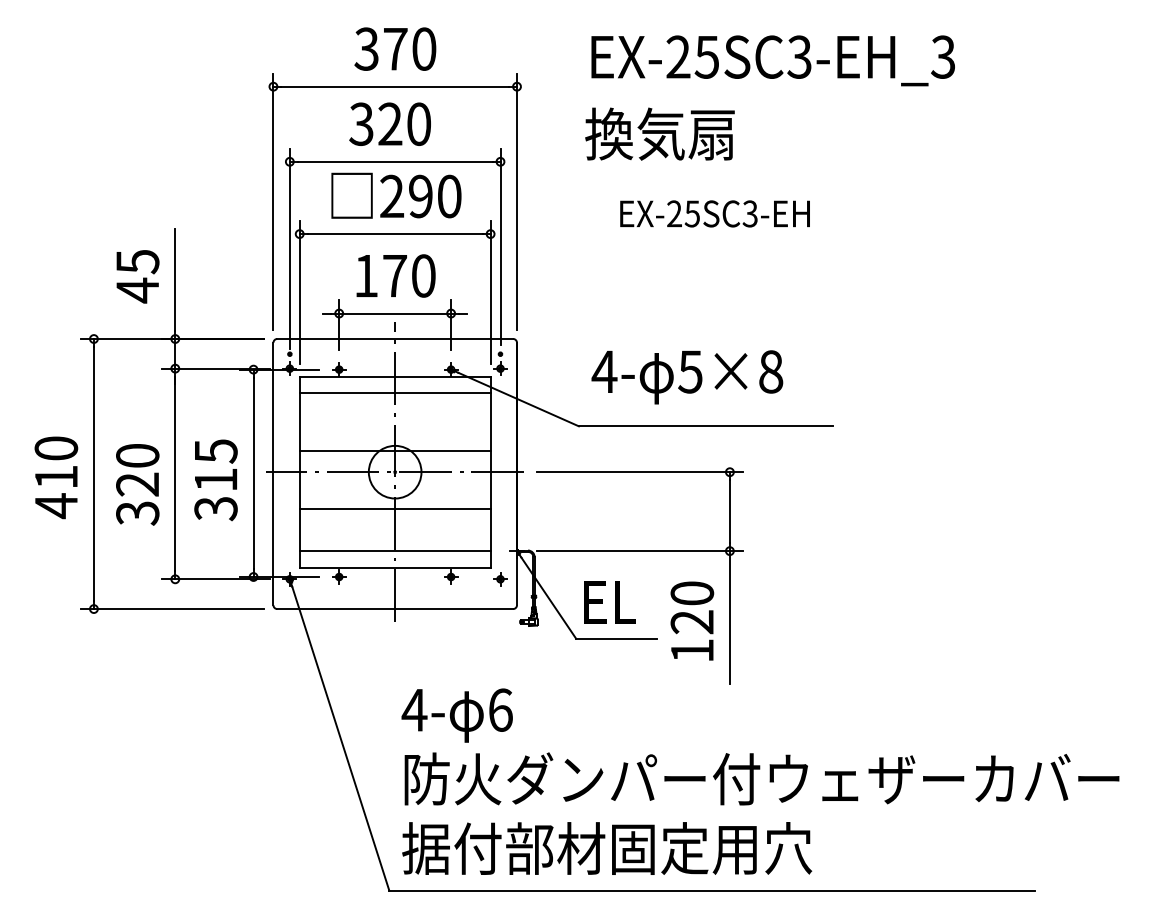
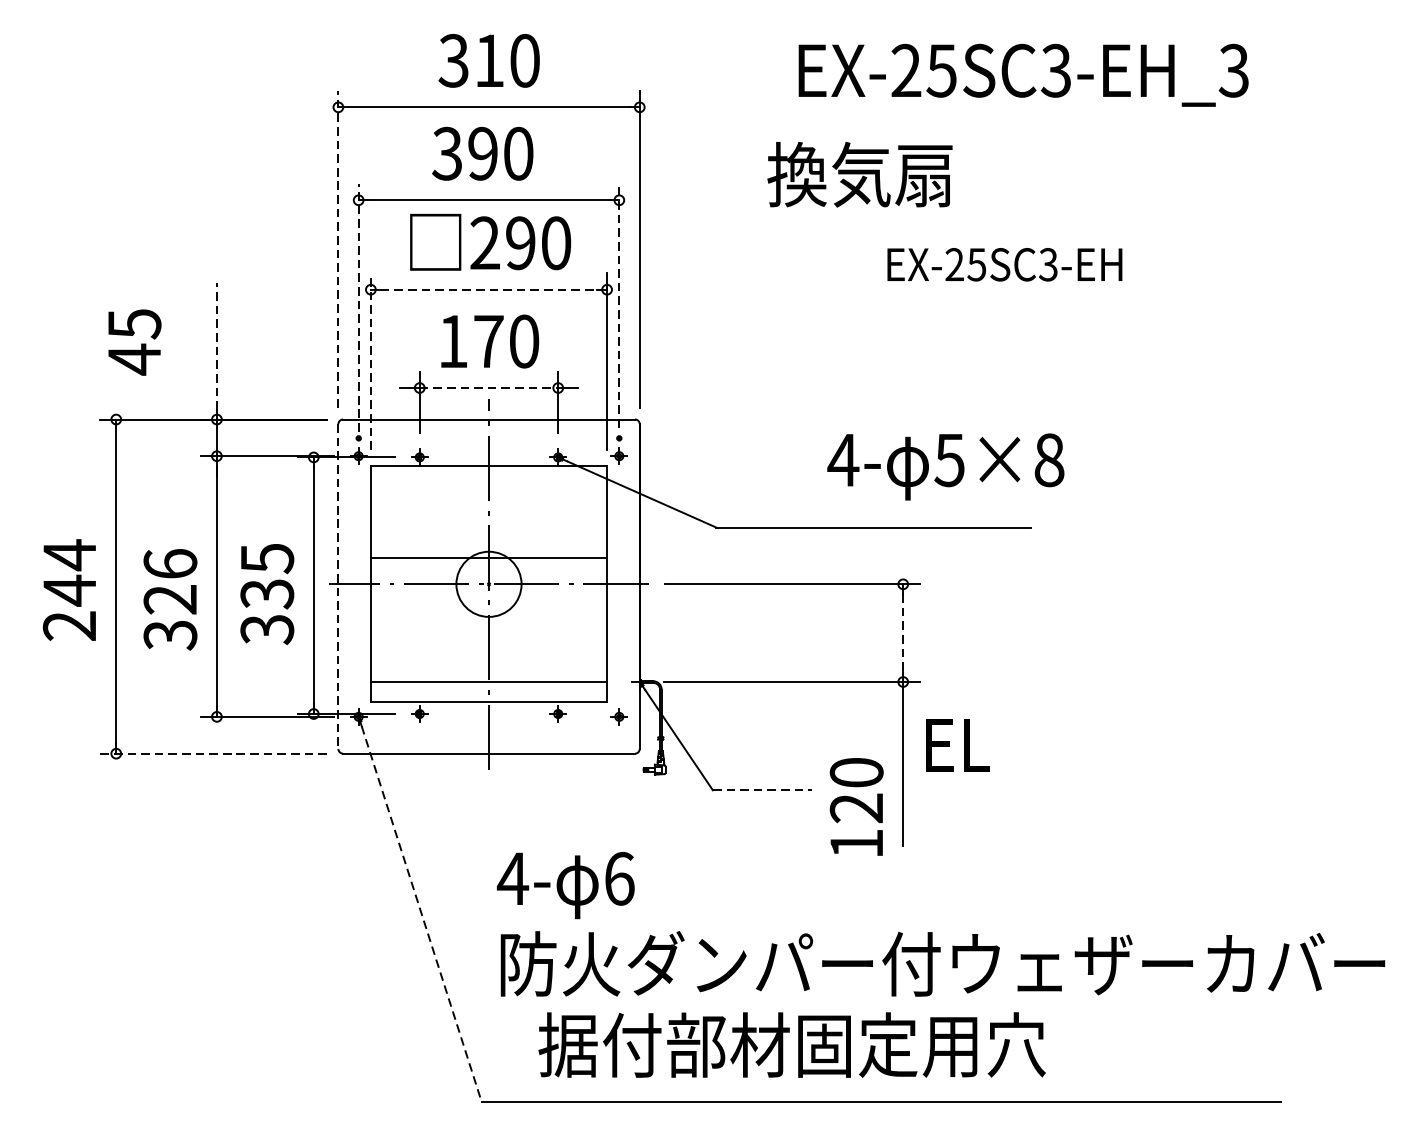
text: (395, 49) -> (489, 61), 370 -> 310
text: (772, 60) -> (1022, 74), moved
text: (390, 124) -> (483, 154), 320 -> 390
text: (659, 133) -> (859, 173), moved
line: (273, 201) -> (338, 249), solid -> dashed
text: (714, 213) -> (1004, 264), moved
line: (395, 234) -> (489, 290), solid -> dashed
line: (500, 246) -> (619, 305), solid -> dashed
line: (289, 248) -> (358, 307), solid -> dashed
text: (137, 276) -> (134, 342), moved
line: (175, 279) -> (217, 345), solid -> dashed
line: (299, 291) -> (370, 360), solid -> dashed
line: (395, 313) -> (489, 387), solid -> dashed
text: (687, 377) -> (946, 467), moved
line: (394, 392) -> (488, 485), removed
text: (137, 455) -> (170, 563), 320 -> 326
line: (273, 474) -> (338, 587), solid -> dashed
text: (56, 477) -> (69, 590), 410 -> 244
text: (215, 480) -> (266, 594), 315 -> 335
line: (394, 509) -> (488, 630), removed
line: (729, 511) -> (902, 632), solid -> dashed
text: (609, 602) -> (957, 745), moved
line: (172, 609) -> (213, 754), solid -> dashed
text: (692, 620) -> (856, 806), moved
line: (616, 638) -> (762, 790), solid -> dashed
line: (340, 739) -> (421, 915), solid -> dashed
text: (607, 848) -> (792, 1045), moved

